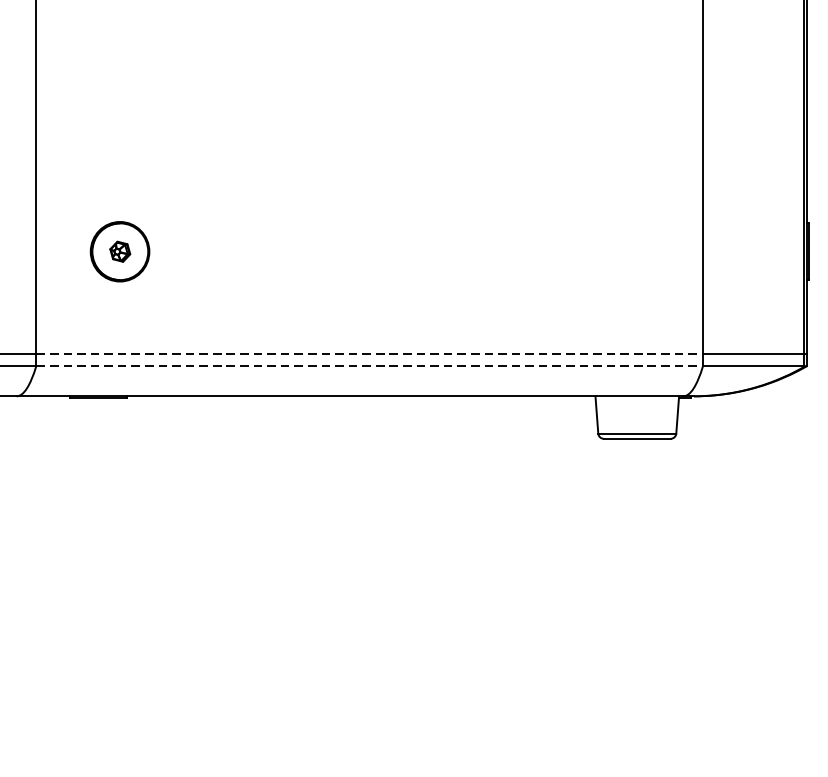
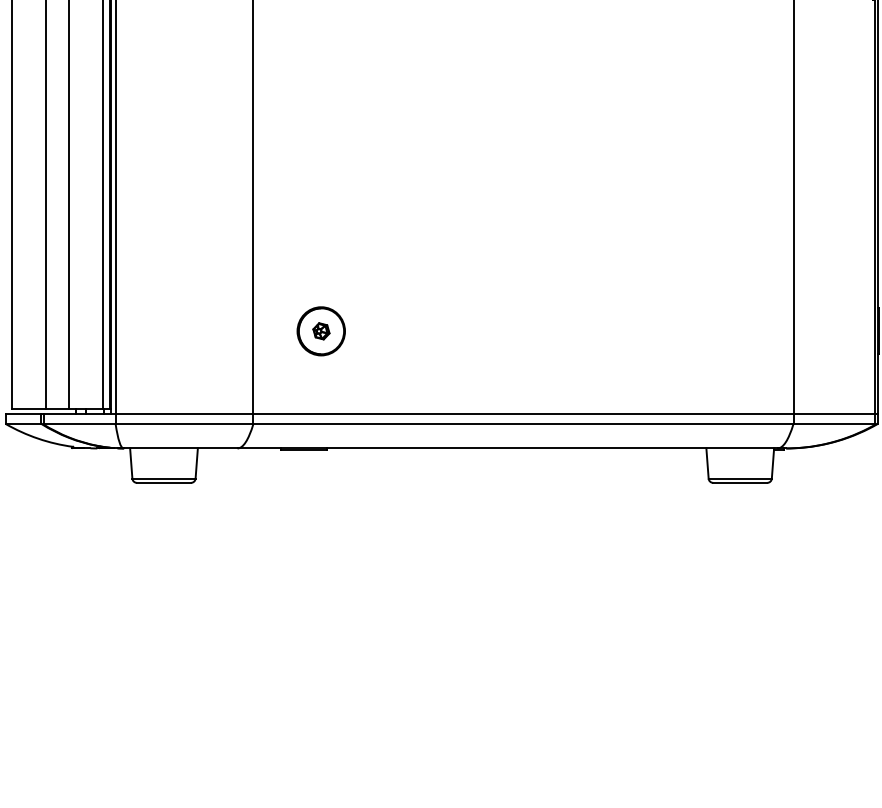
line: (370, 354) -> (524, 414), dashed -> solid
line: (370, 365) -> (524, 423), dashed -> solid

